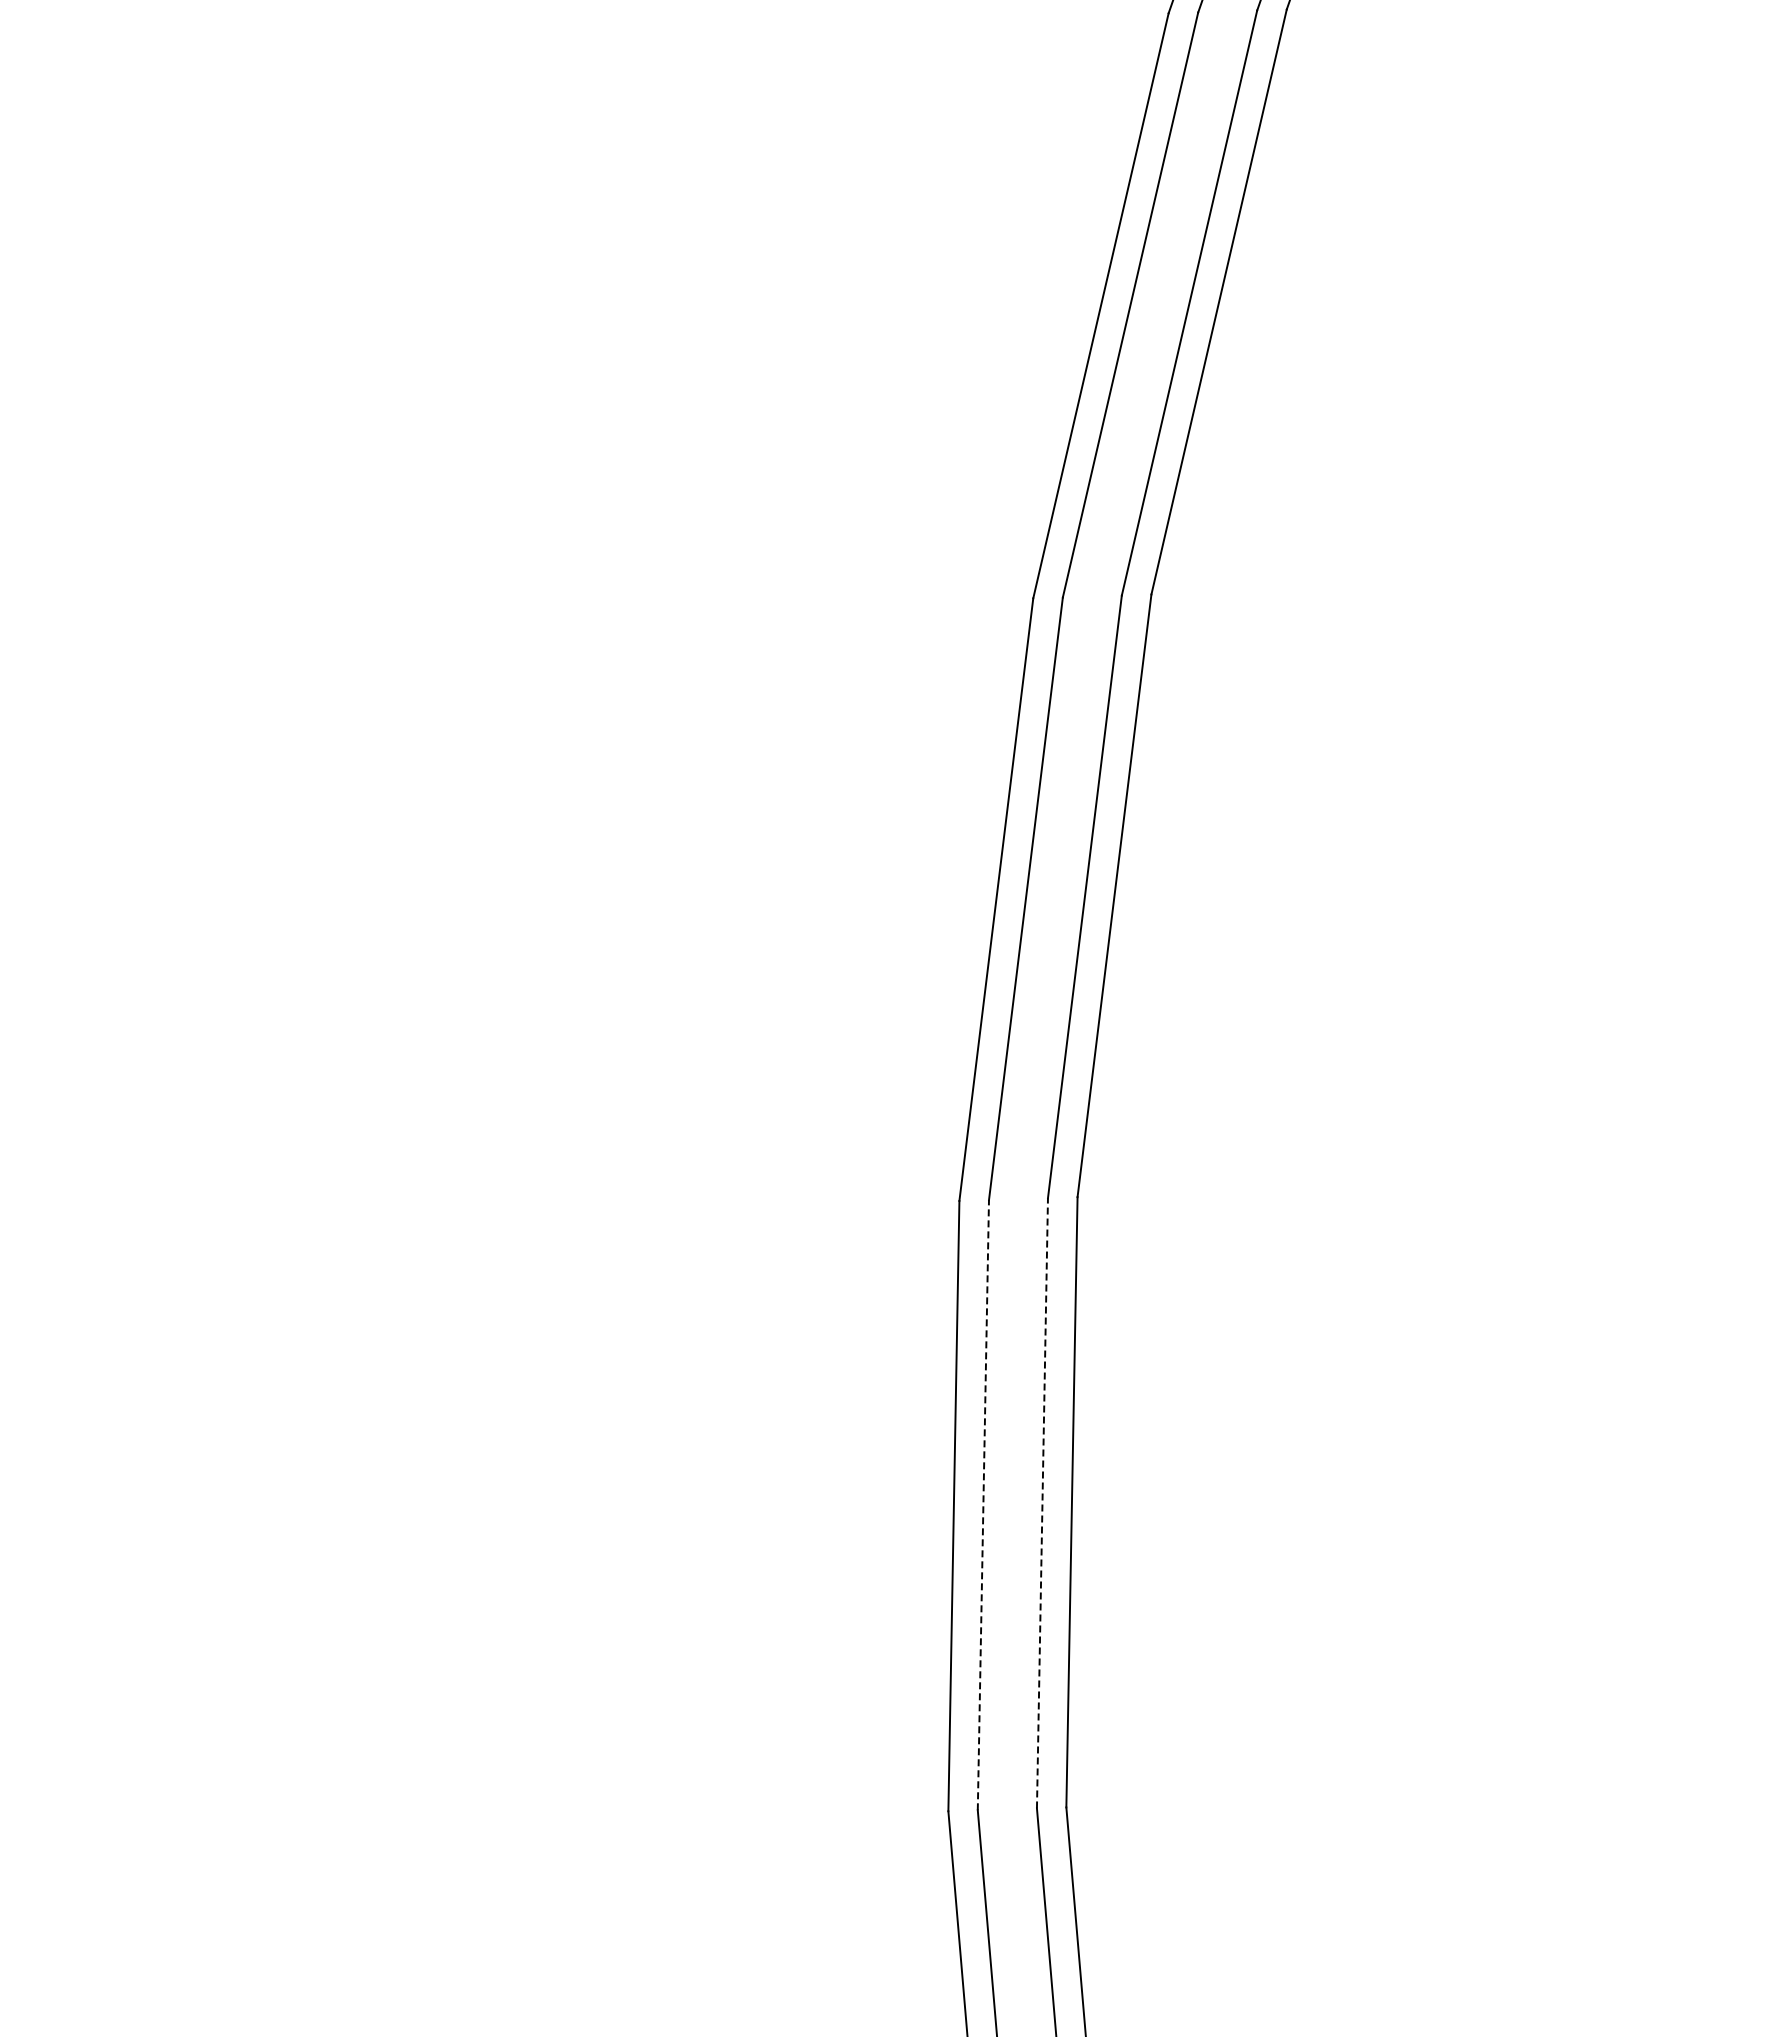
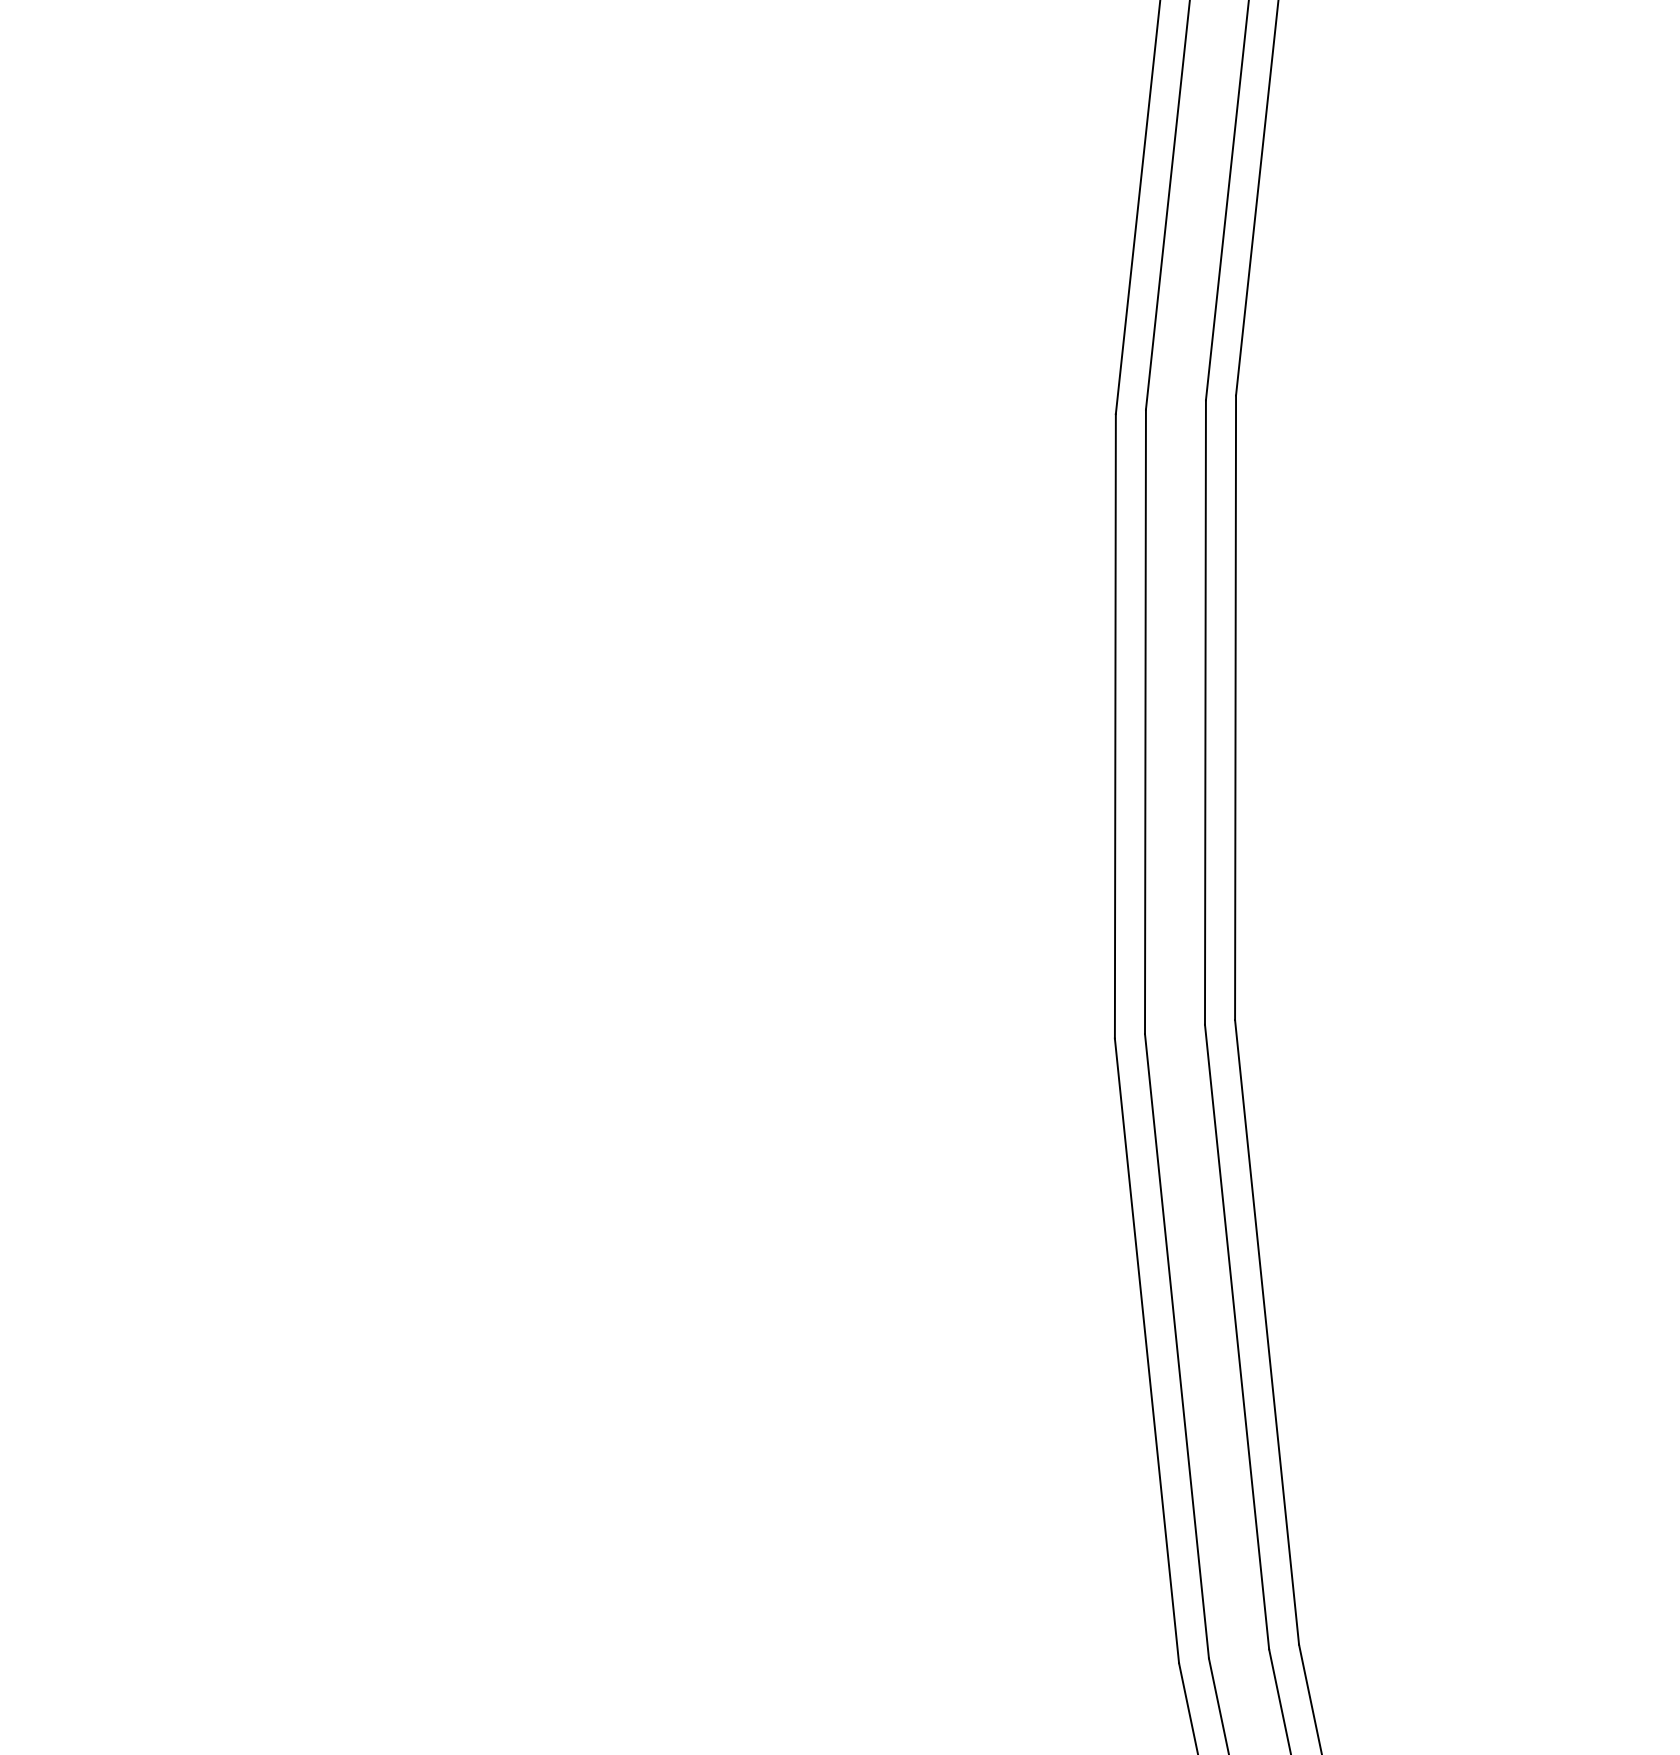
line: (1042, 1502) -> (1237, 1336), dashed -> solid
line: (983, 1504) -> (1177, 1345), dashed -> solid

